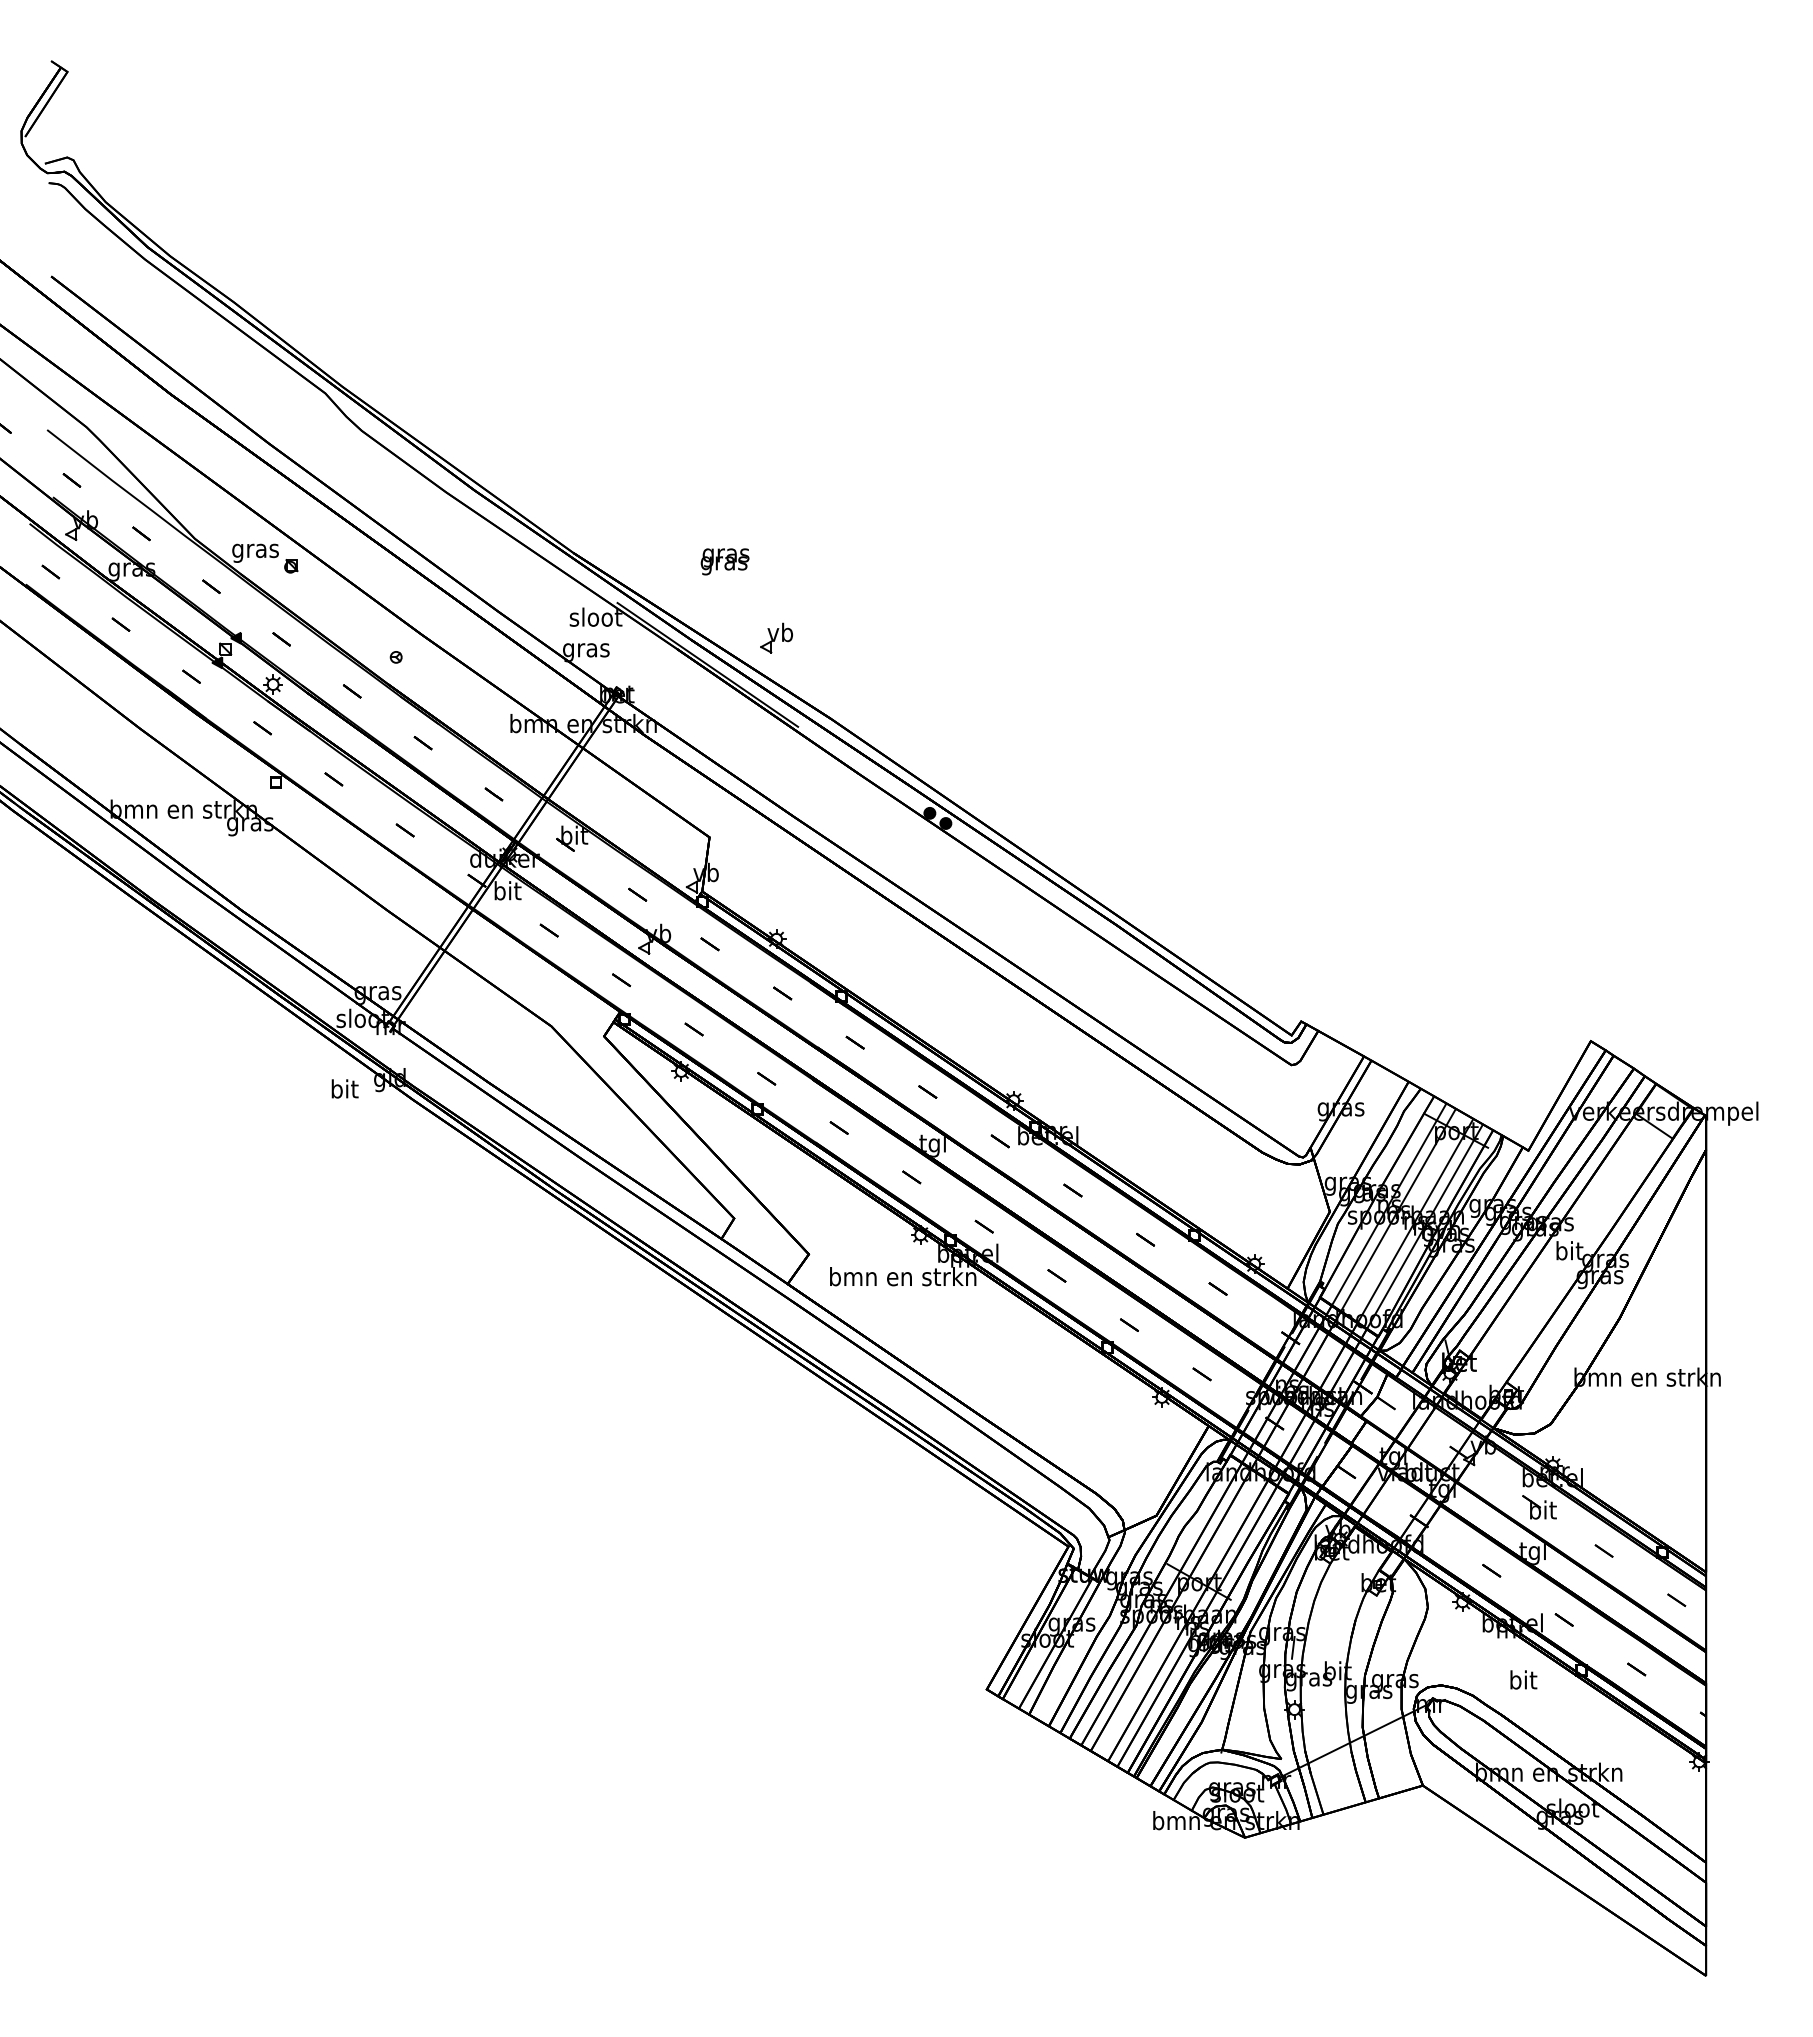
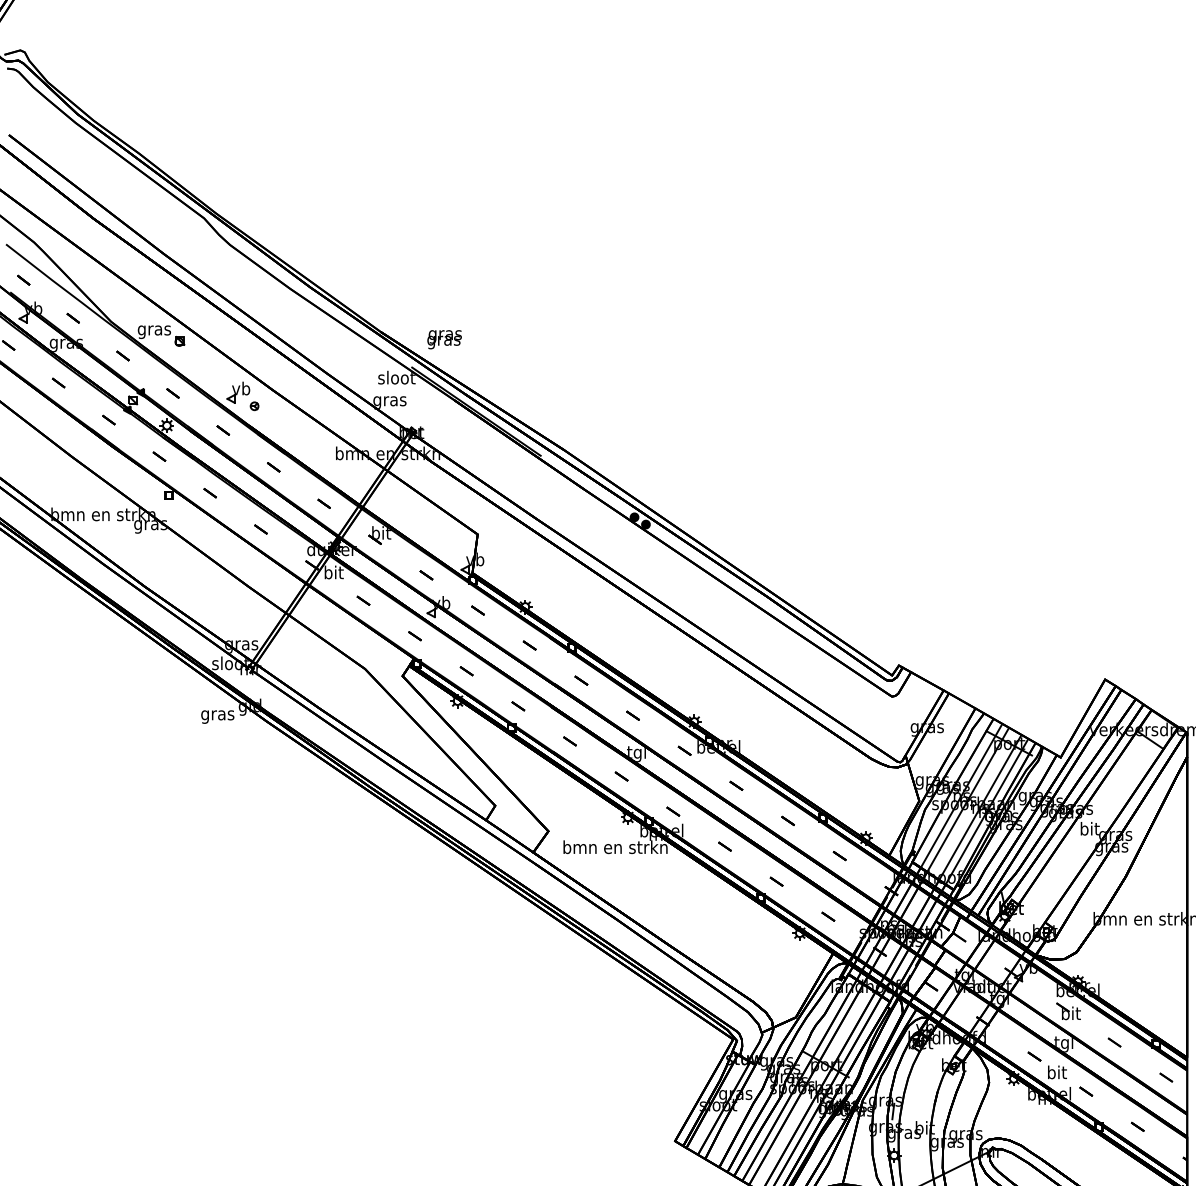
text: (724, 561) -> (444, 339), moved
part: (776, 637) -> (238, 392), moved
text: (344, 1091) -> (217, 715), bit -> gras
text: (1523, 1679) -> (1057, 1072), moved

